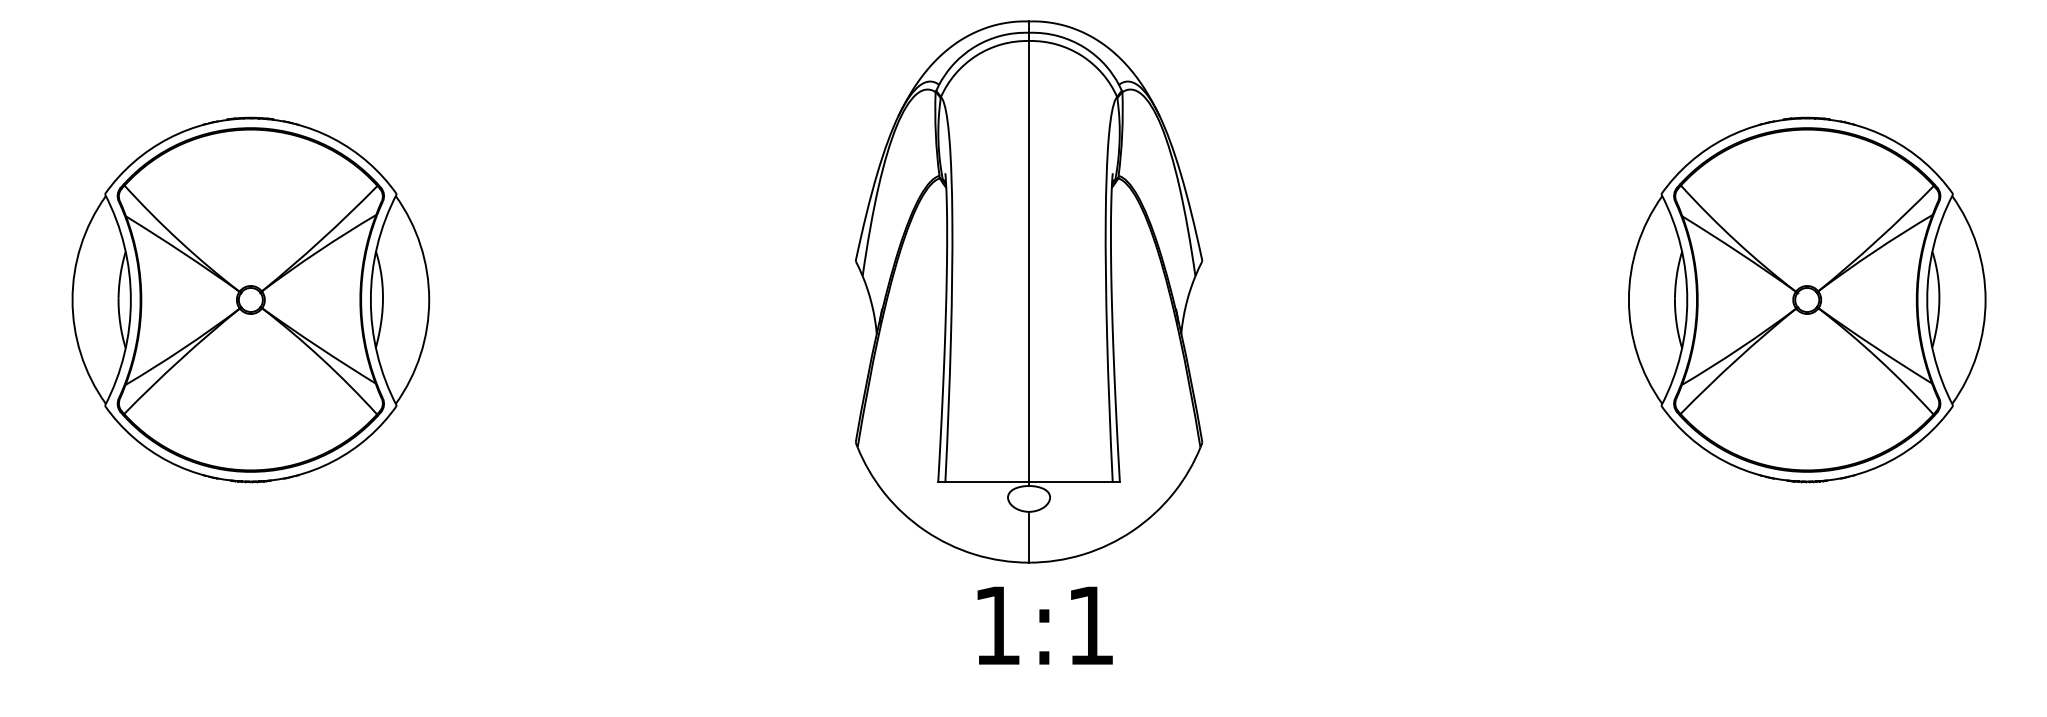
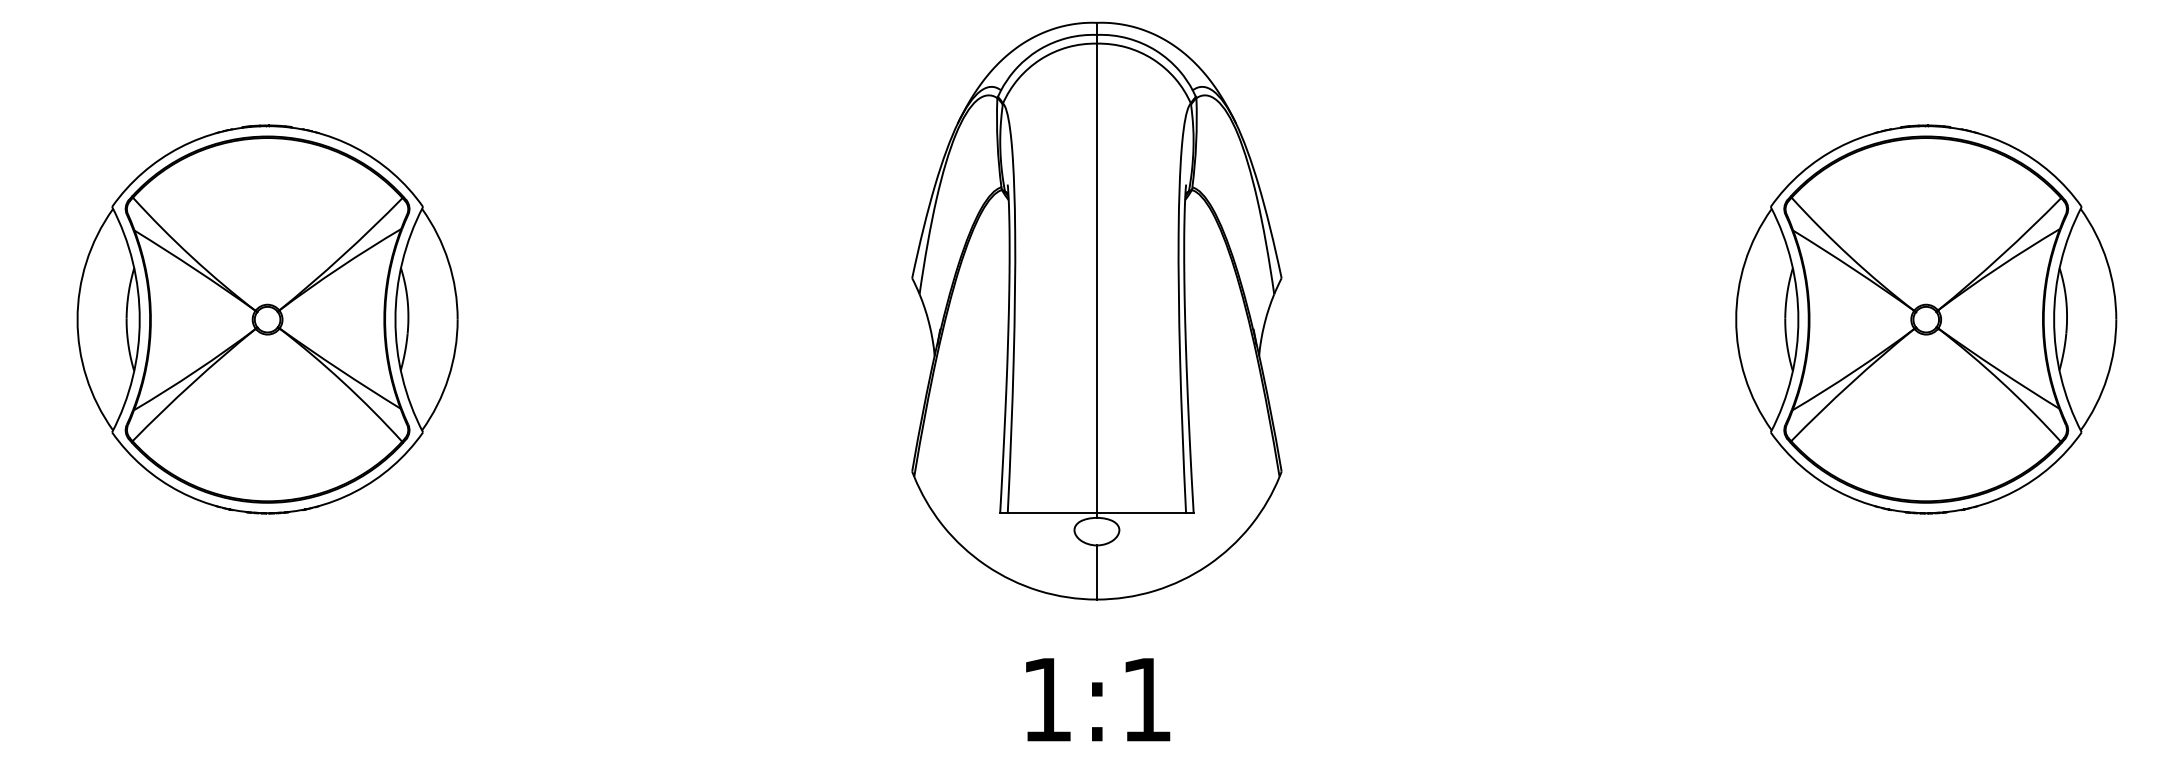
text: (1044, 625) -> (1097, 699), moved

